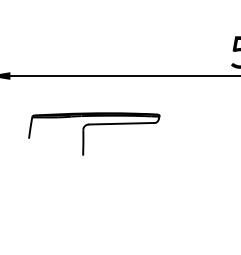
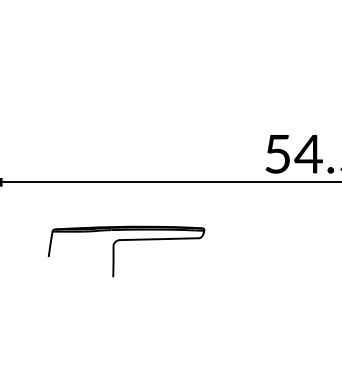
part: (94, 124) -> (126, 240), moved

